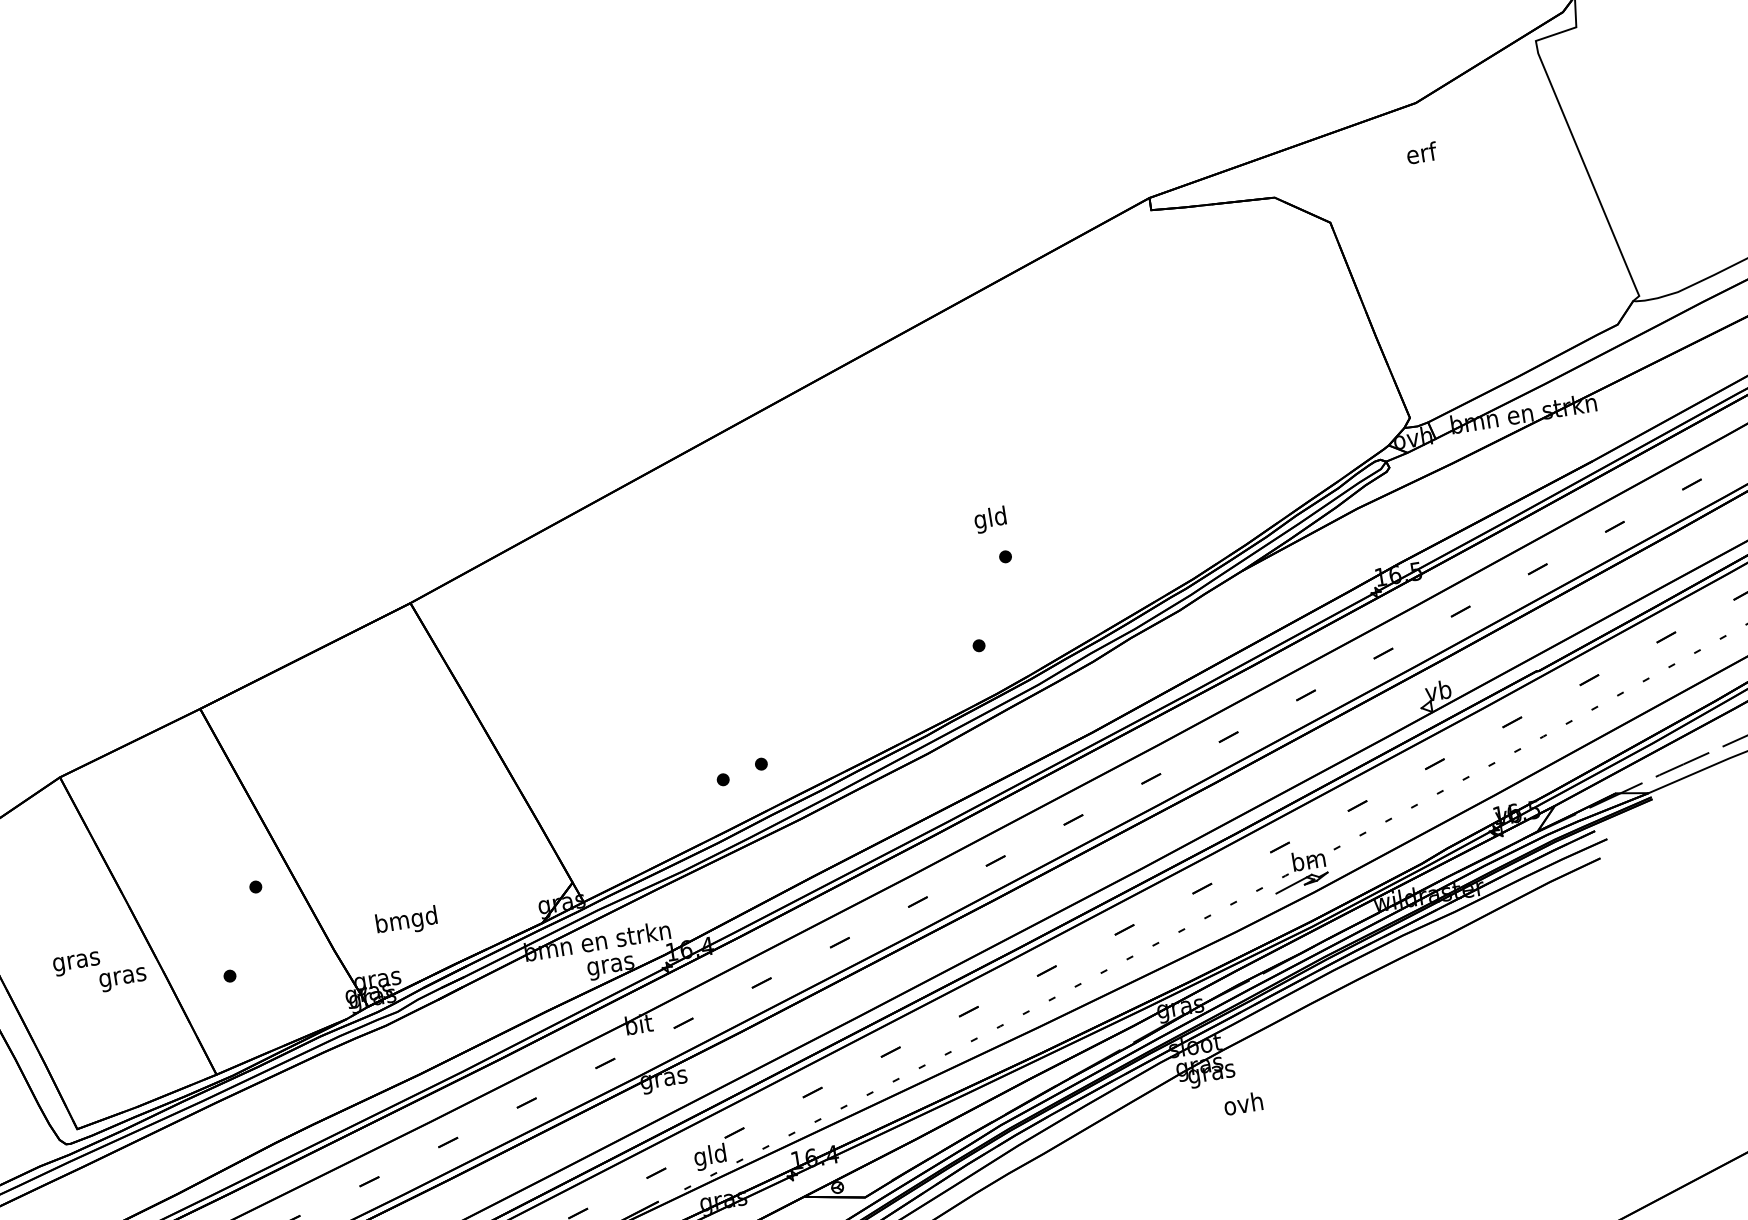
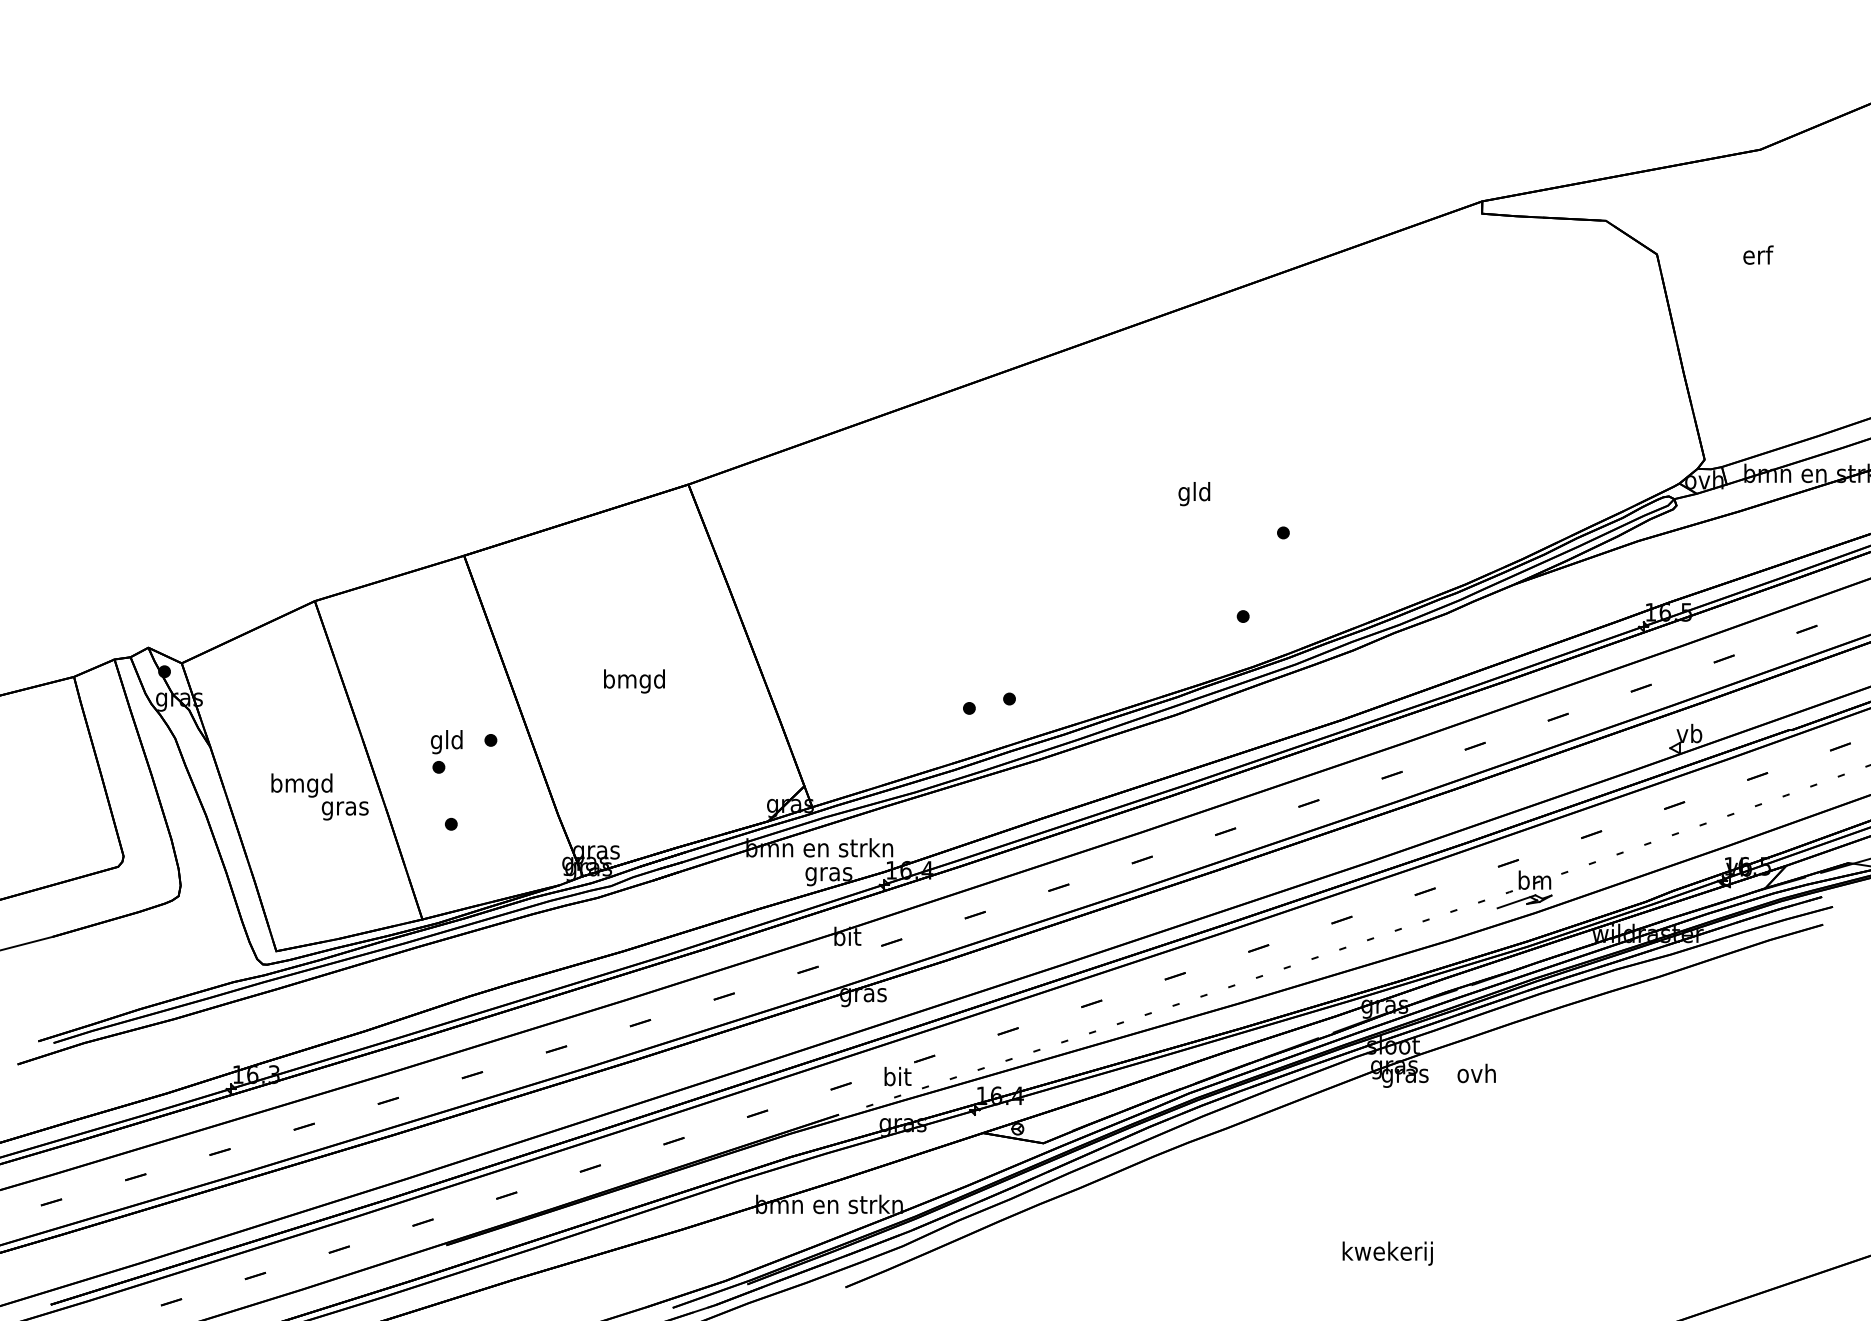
text: (1421, 152) -> (1758, 254), moved
text: (990, 520) -> (1194, 494), moved
part: (213, 905) -> (446, 751), added
text: (406, 921) -> (634, 681), moved
text: (75, 961) -> (301, 785), gras -> bmgd
text: (1243, 1103) -> (1476, 1073), moved
text: (709, 1156) -> (896, 1078), gld -> bit

